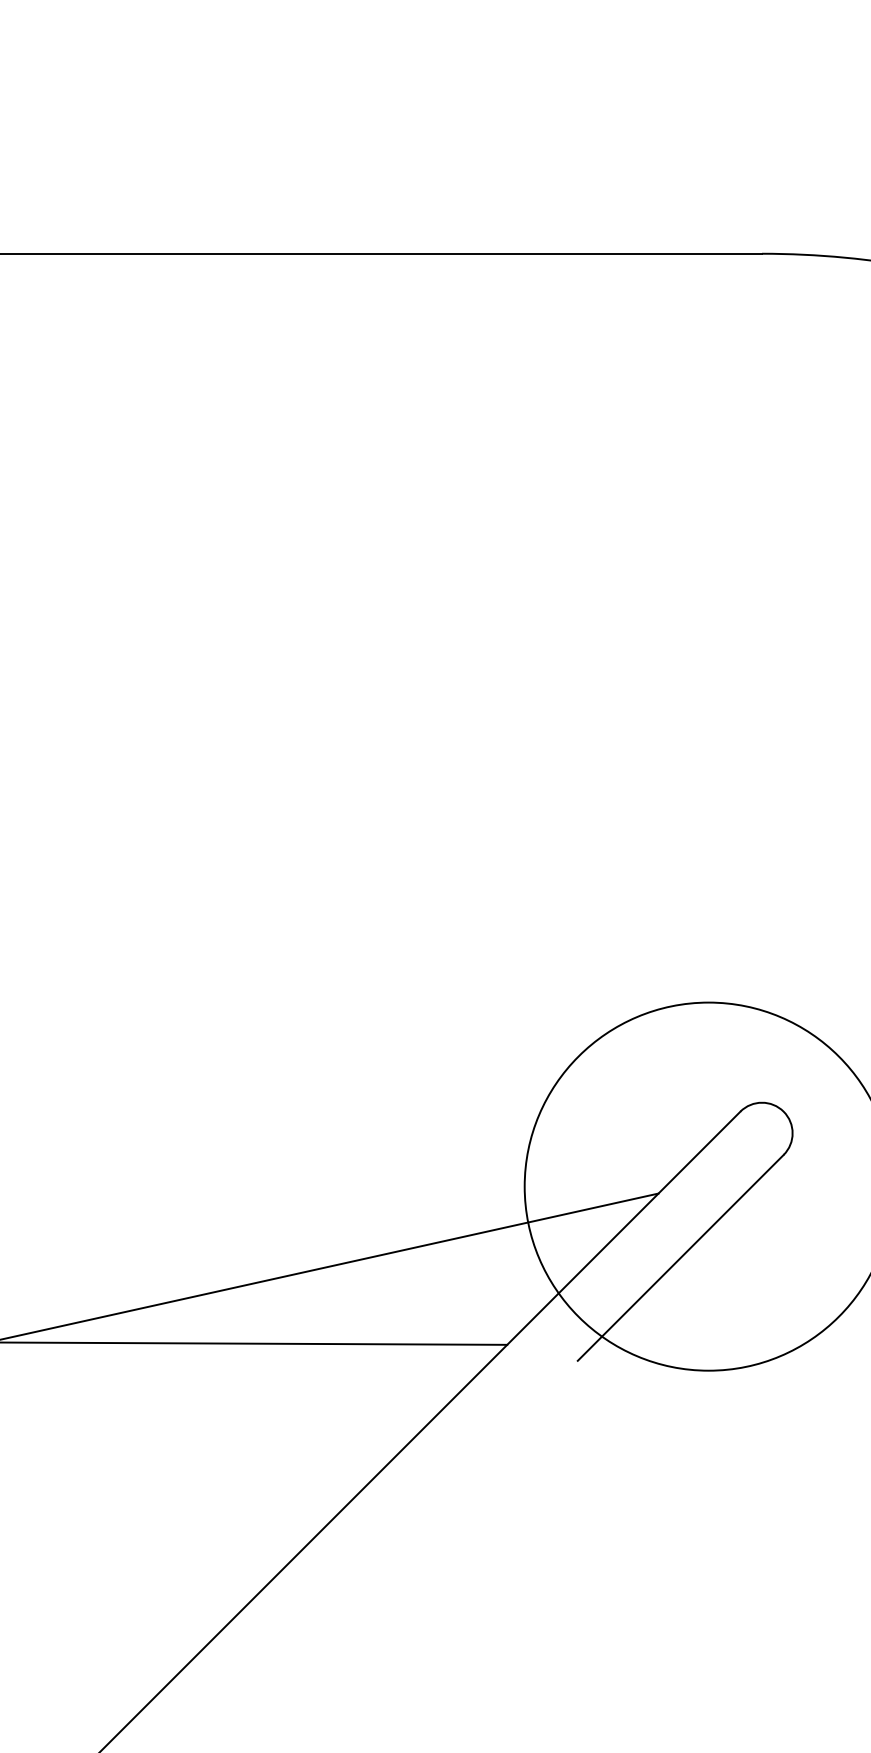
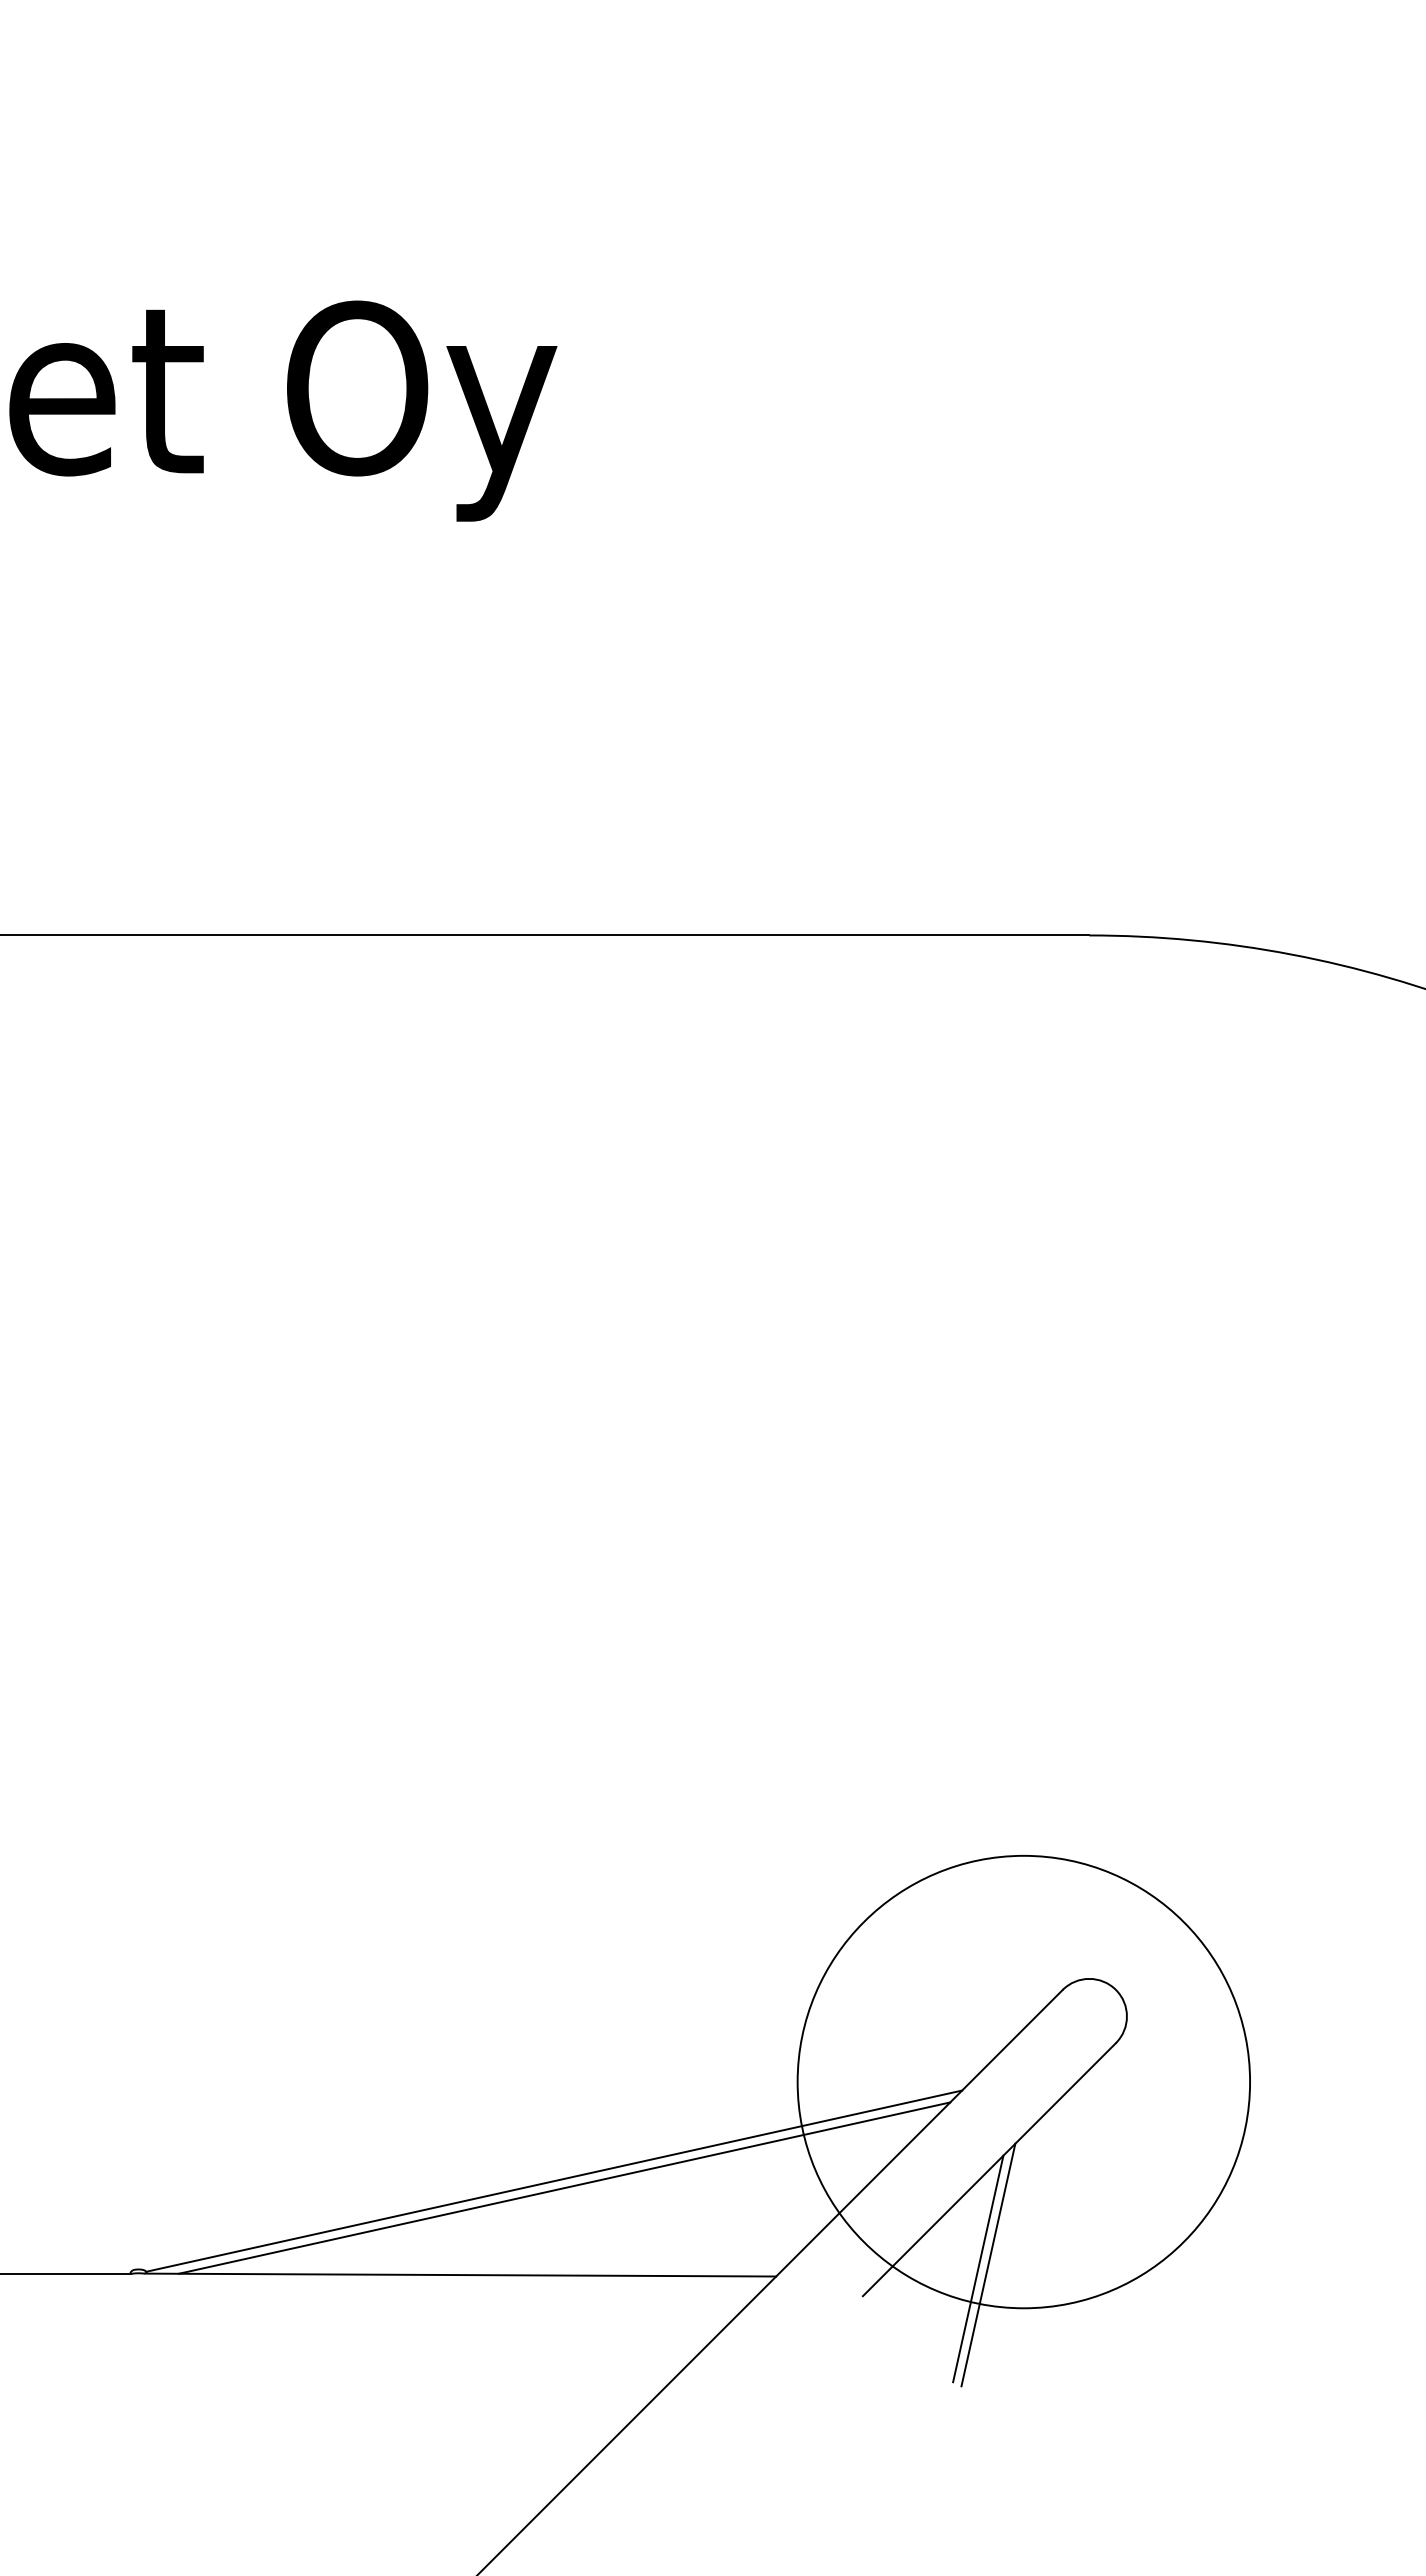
line: (335, 1272) -> (564, 2187), added
line: (679, 1335) -> (988, 2264), added
line: (671, 1338) -> (978, 2268), added

